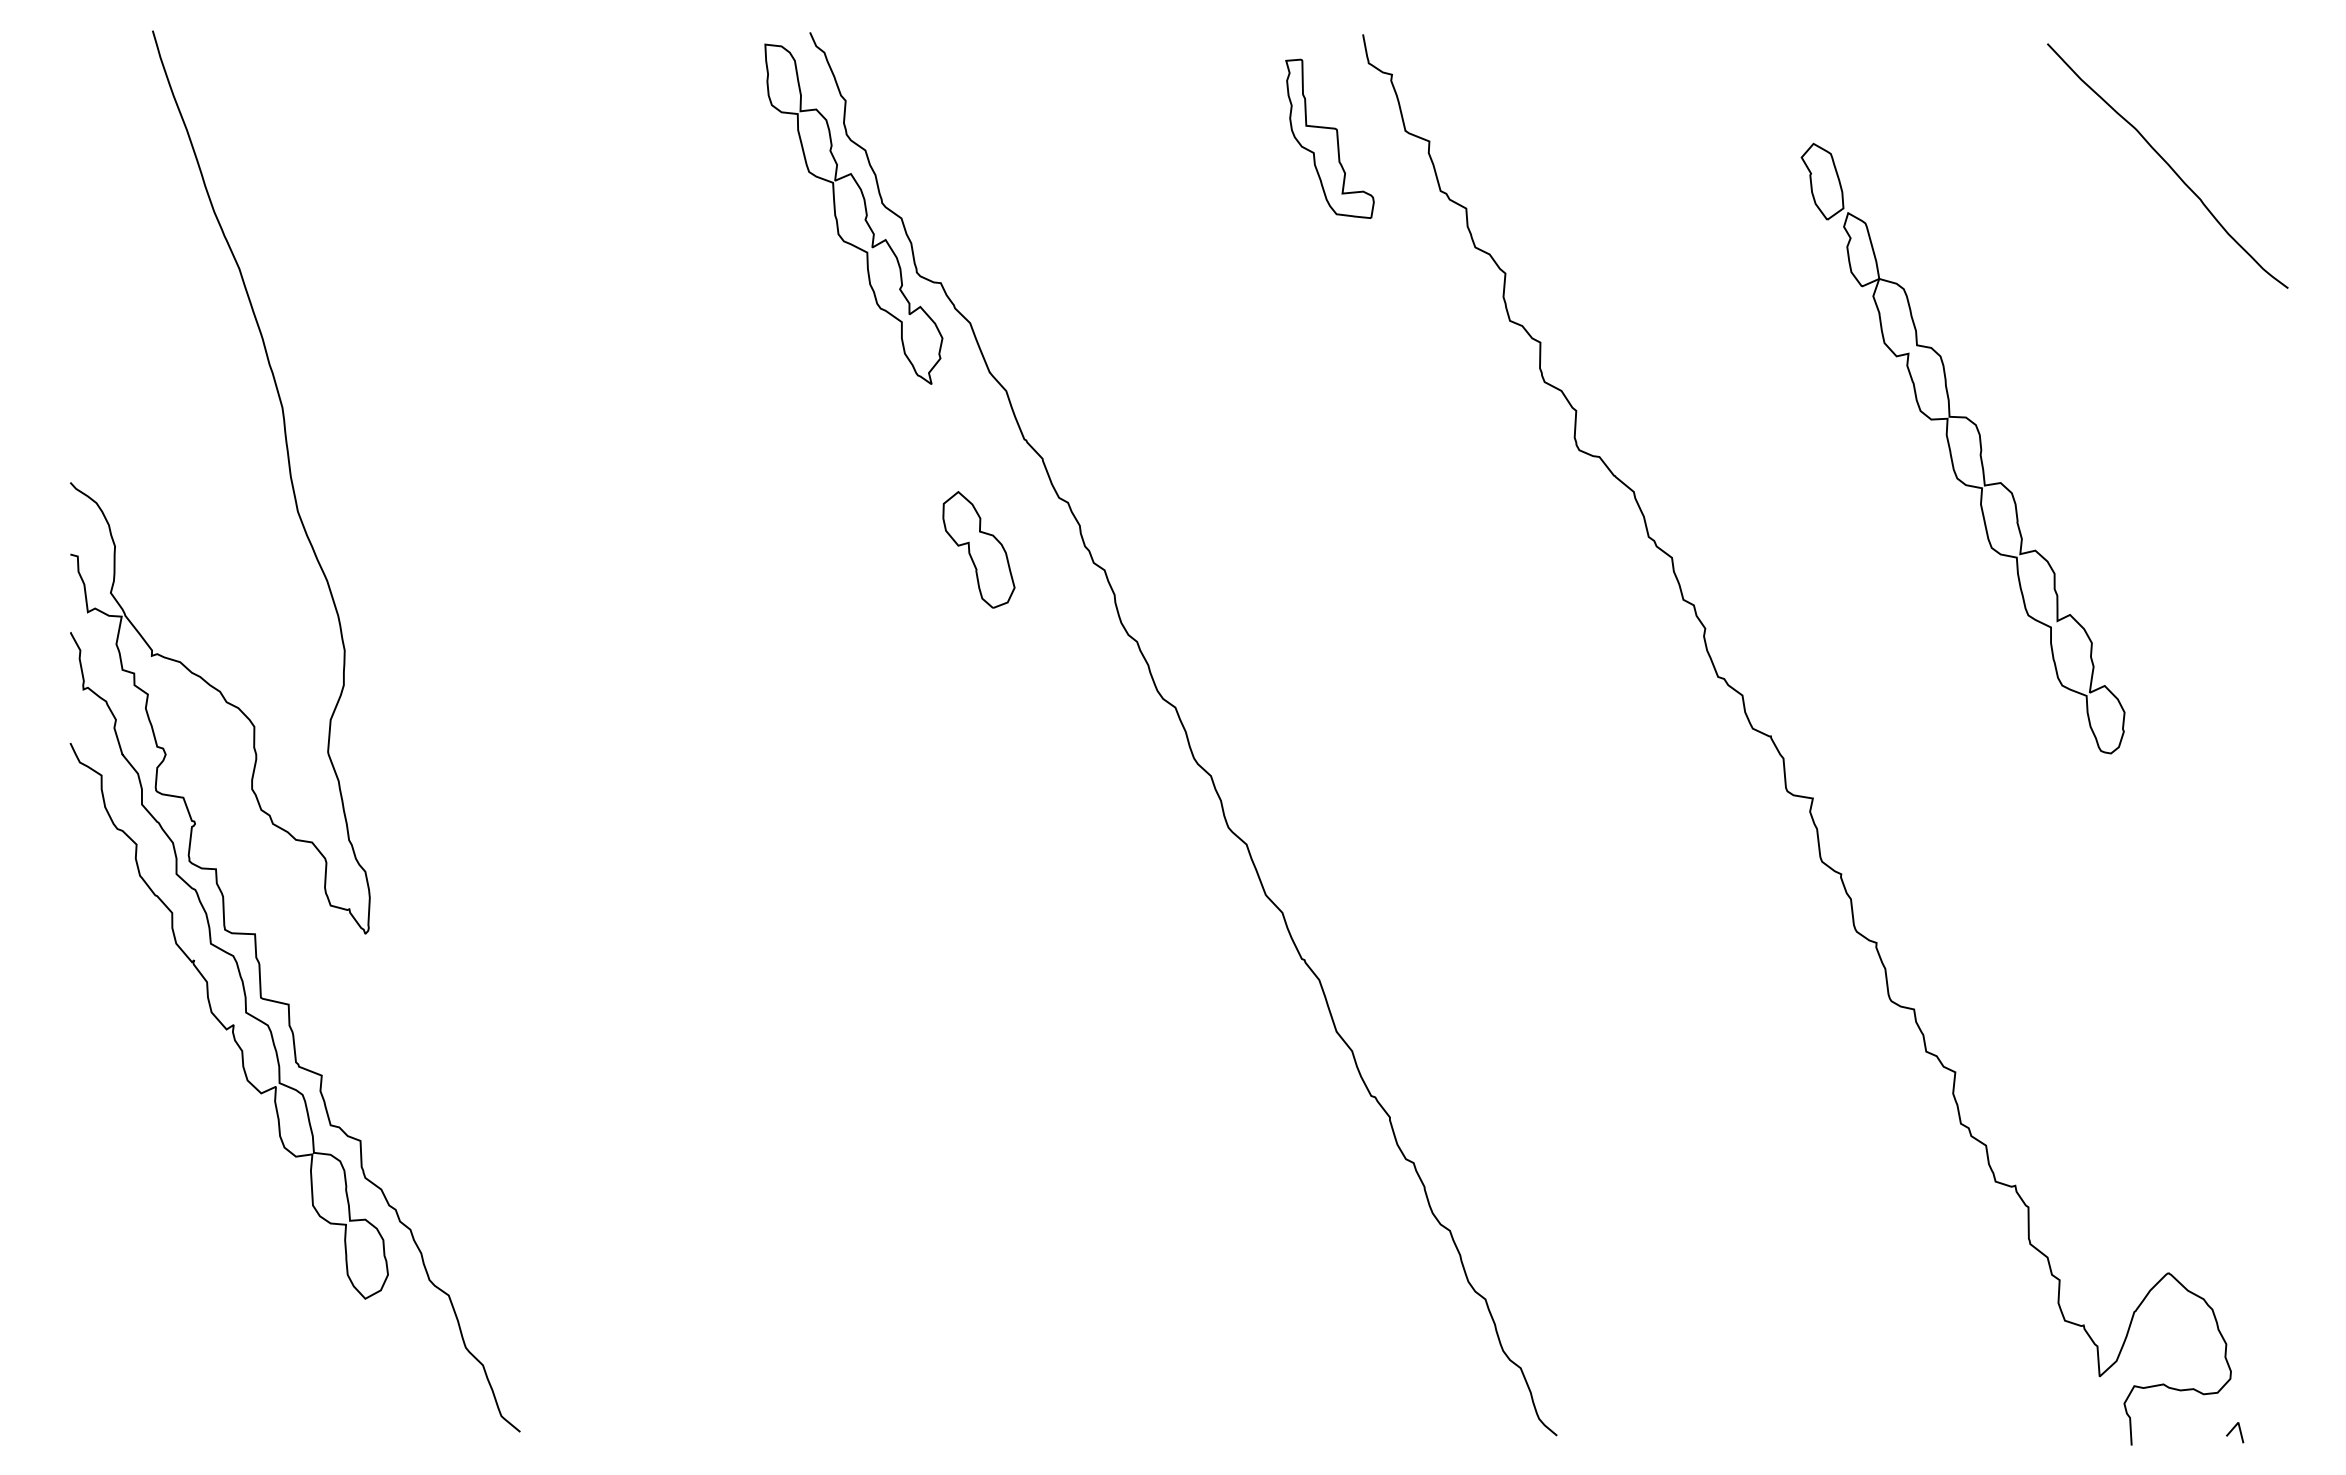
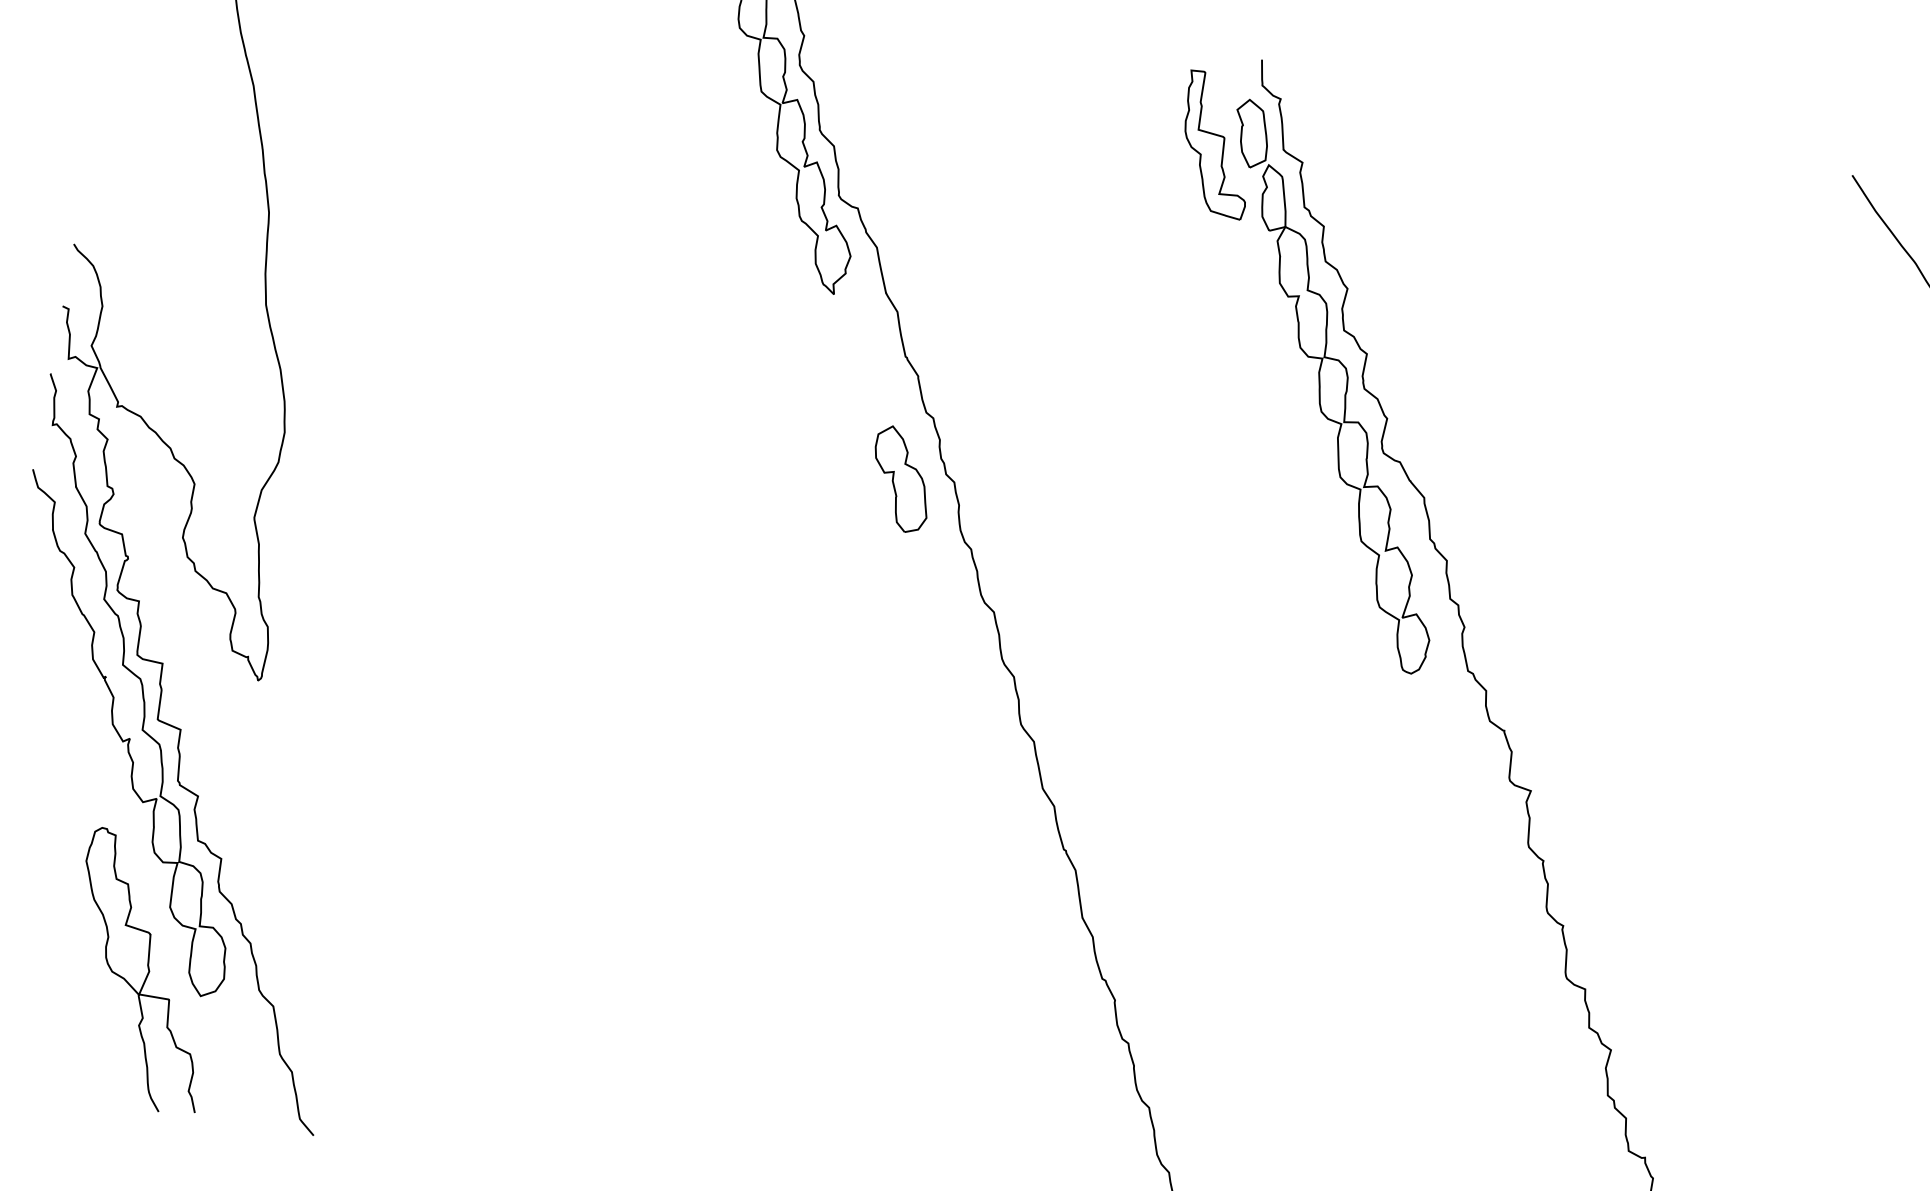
part: (1962, 448) -> (1330, 386), moved
part: (978, 549) -> (901, 479), moved
curve: (300, 1285) -> (146, 974), added

